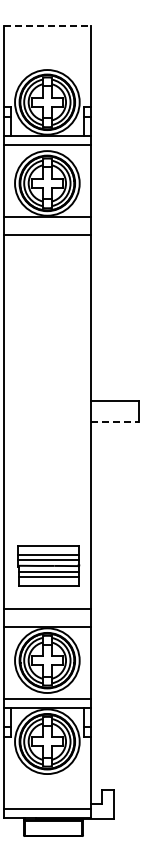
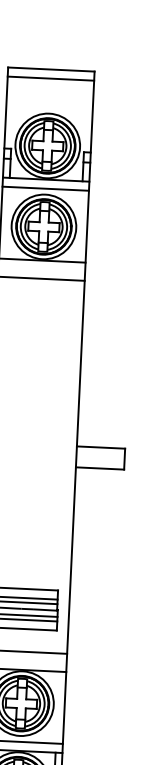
line: (47, 25) -> (51, 69), dashed -> solid
line: (47, 34) -> (51, 78), added
line: (115, 422) -> (100, 468), dashed -> solid

